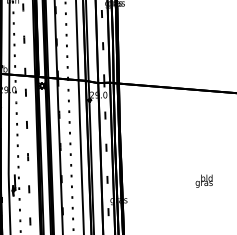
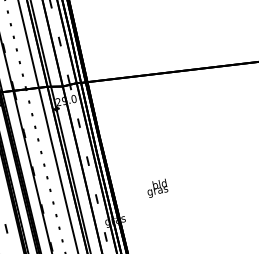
text: (203, 180) -> (156, 187), moved

